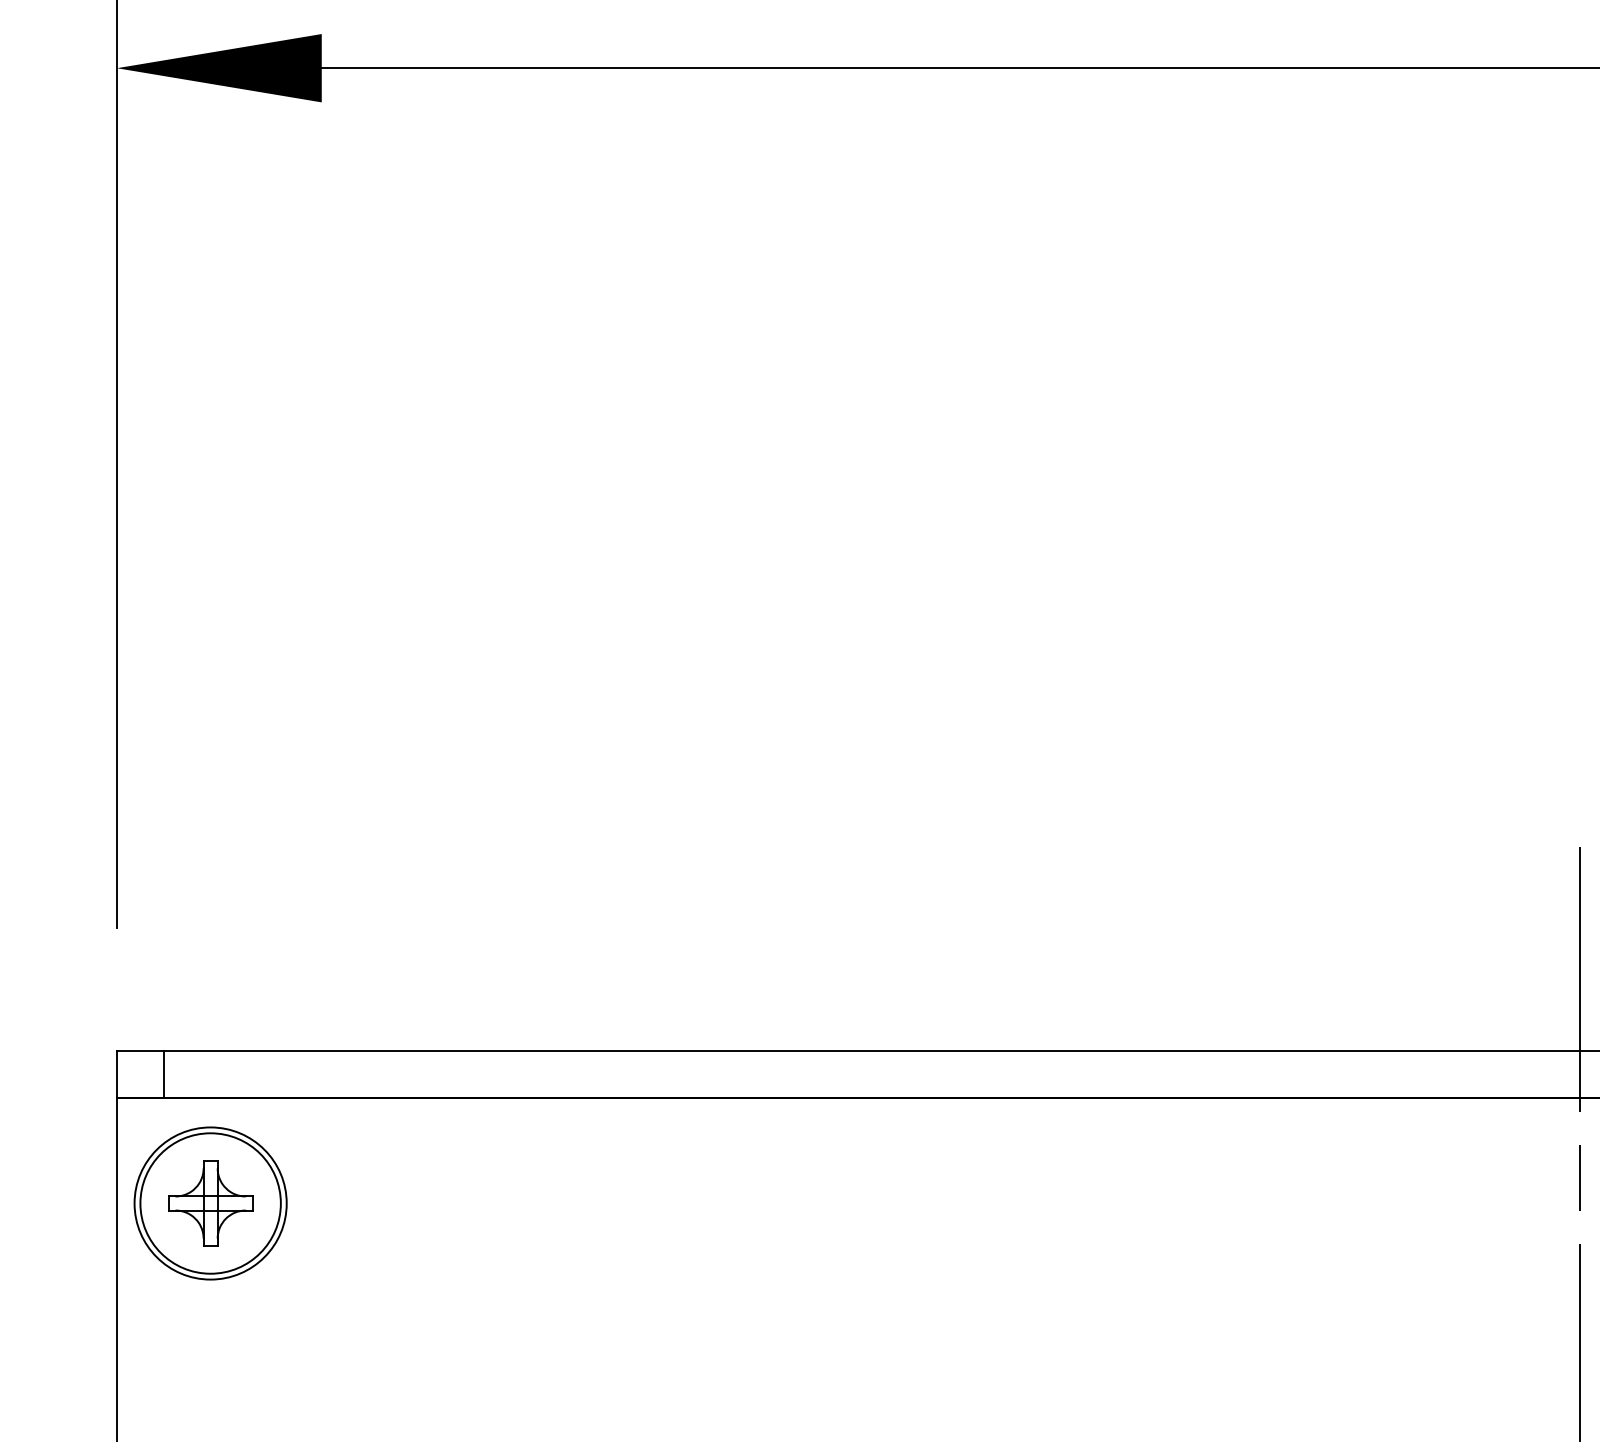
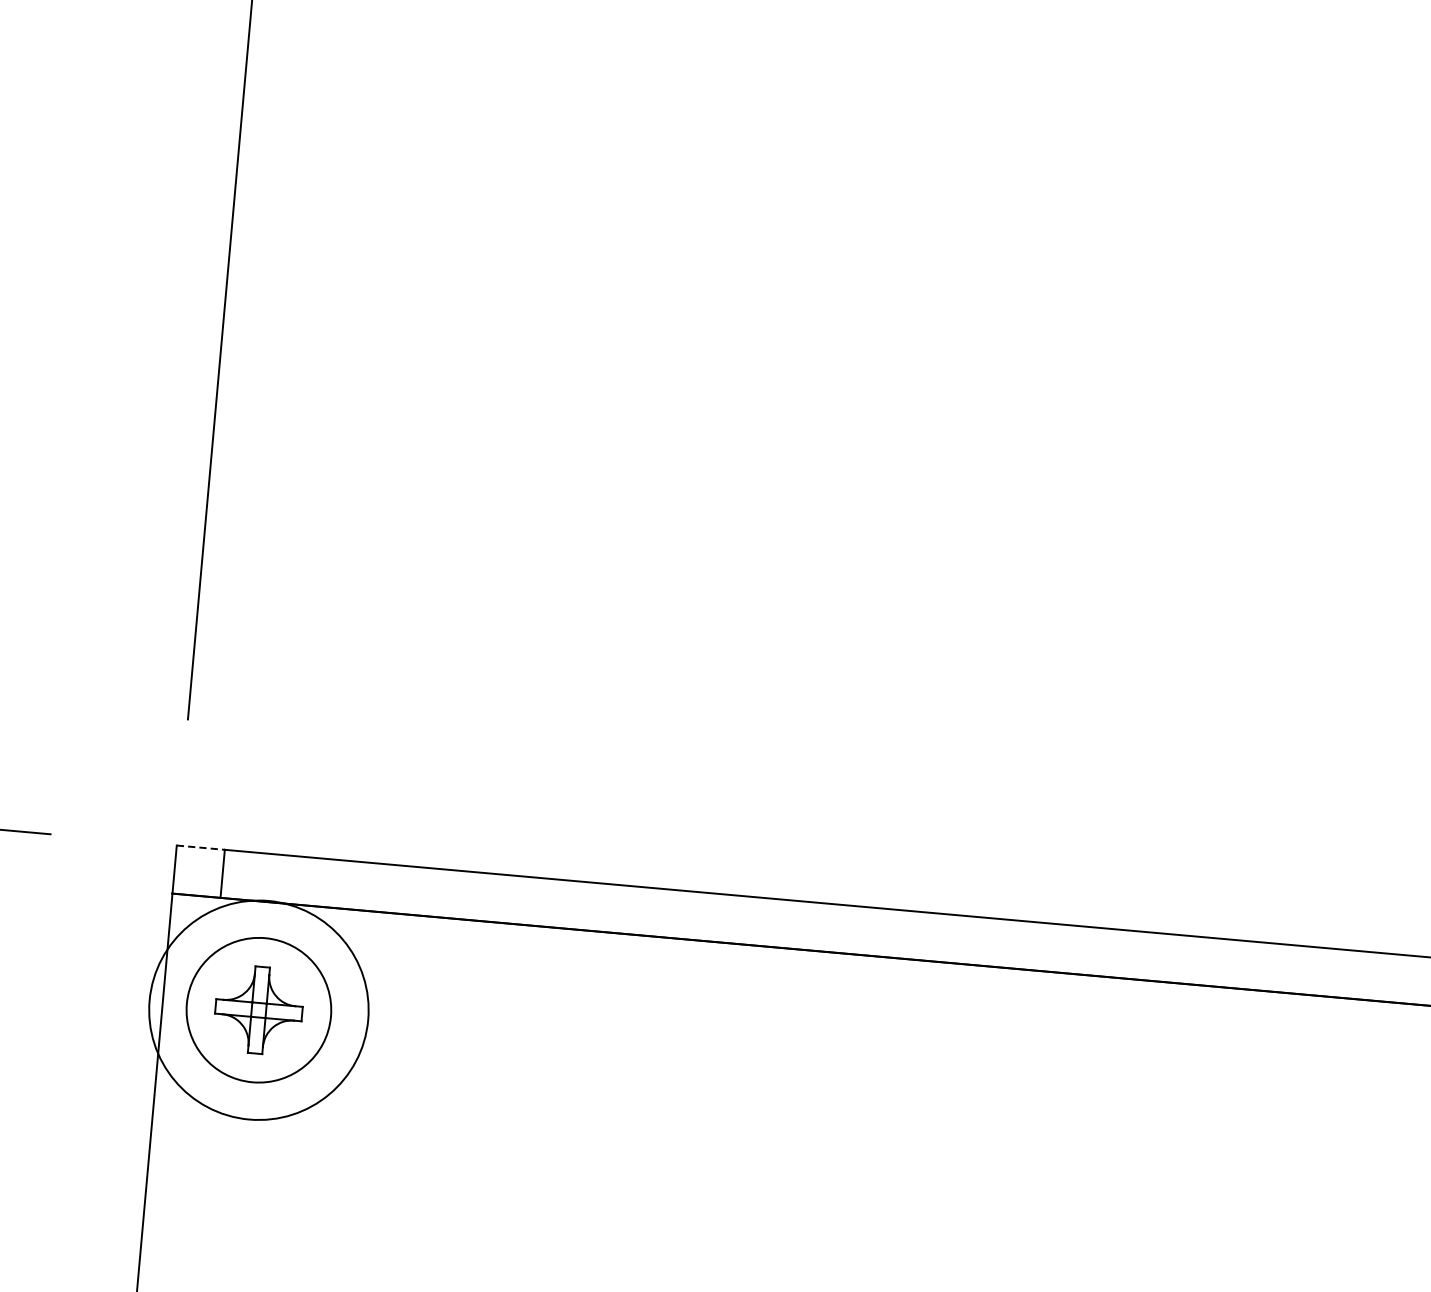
line: (140, 1051) -> (200, 847), solid -> dashed
circle: (210, 1203) -> (258, 1010), size x1.4

